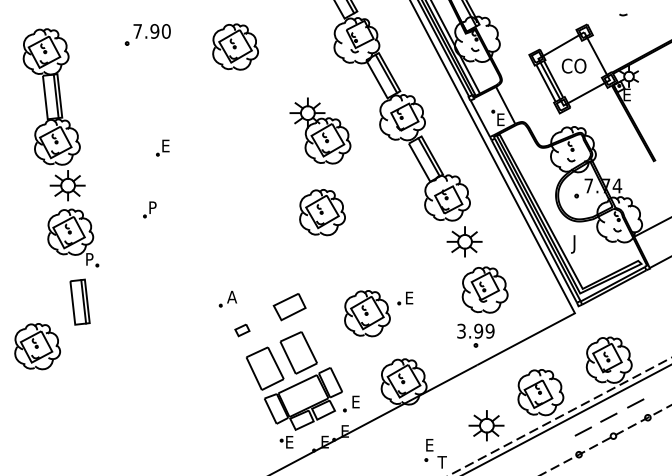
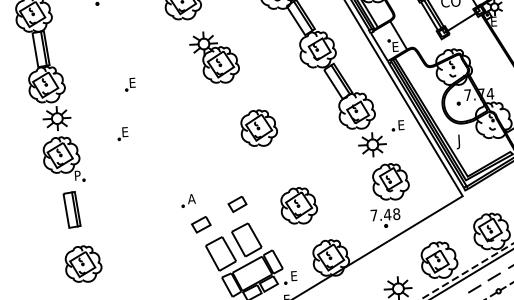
part: (320, 130) -> (214, 57), moved
text: (153, 207) -> (125, 131), P -> E
part: (405, 298) -> (398, 125), moved
part: (289, 307) -> (237, 204), size x0.71
part: (242, 330) -> (201, 224), size x1.67
text: (475, 330) -> (385, 214), 3.99 -> 7.48
part: (37, 346) -> (83, 264), moved

